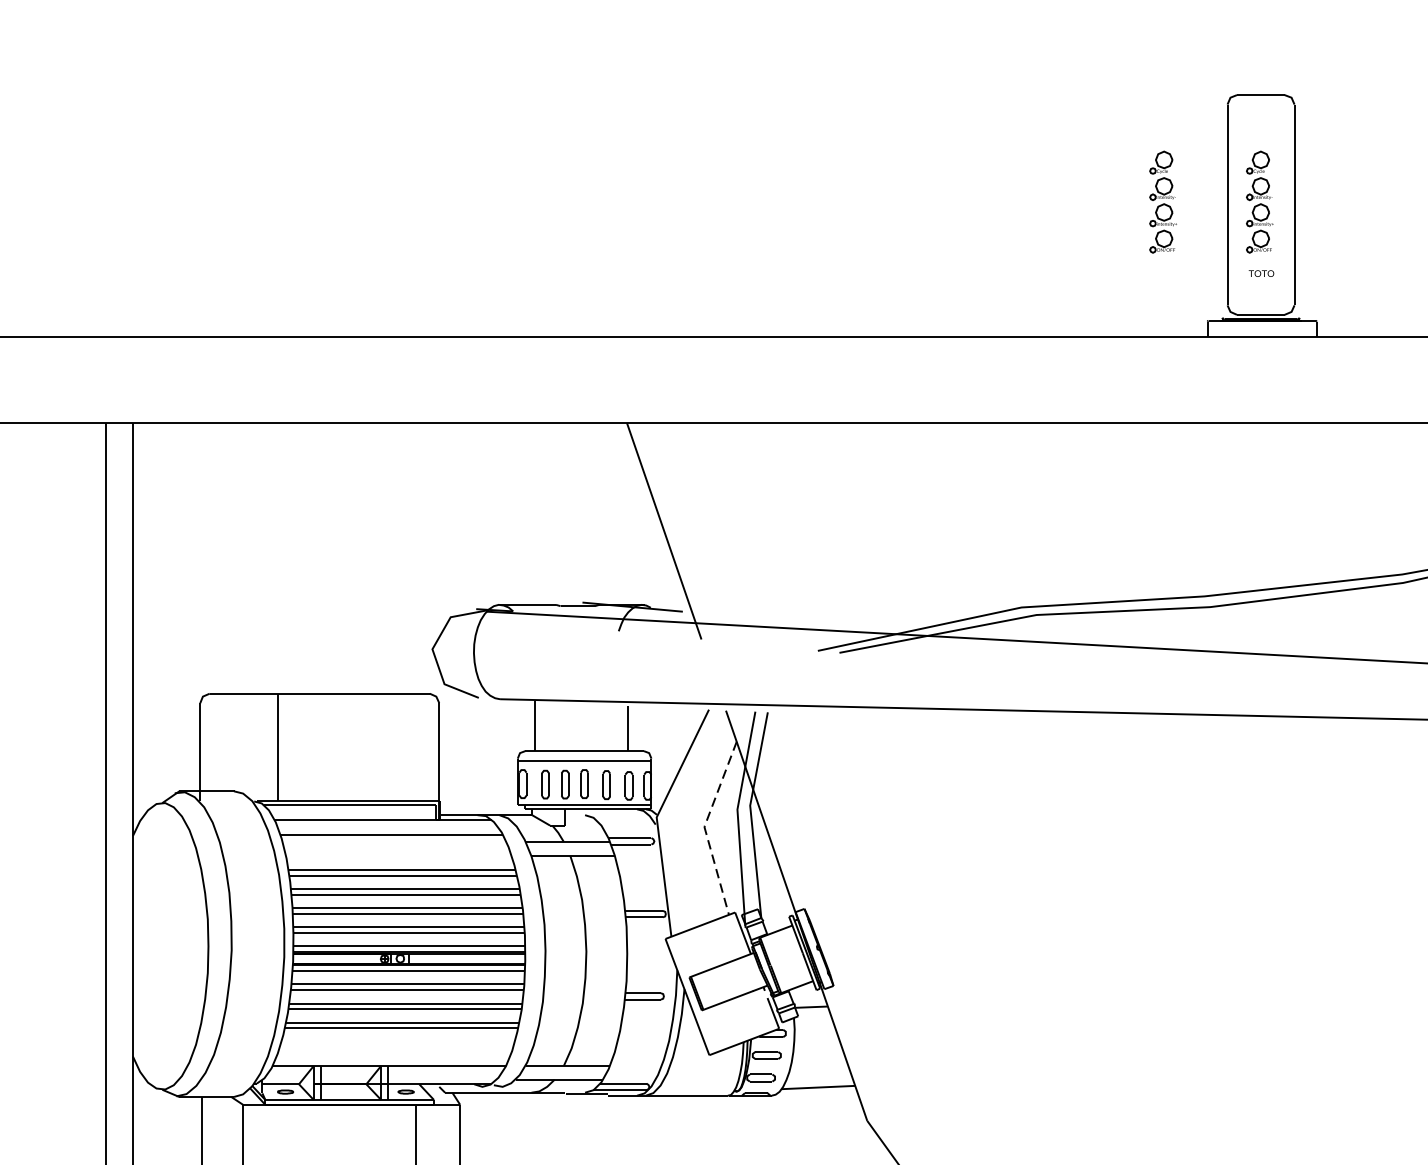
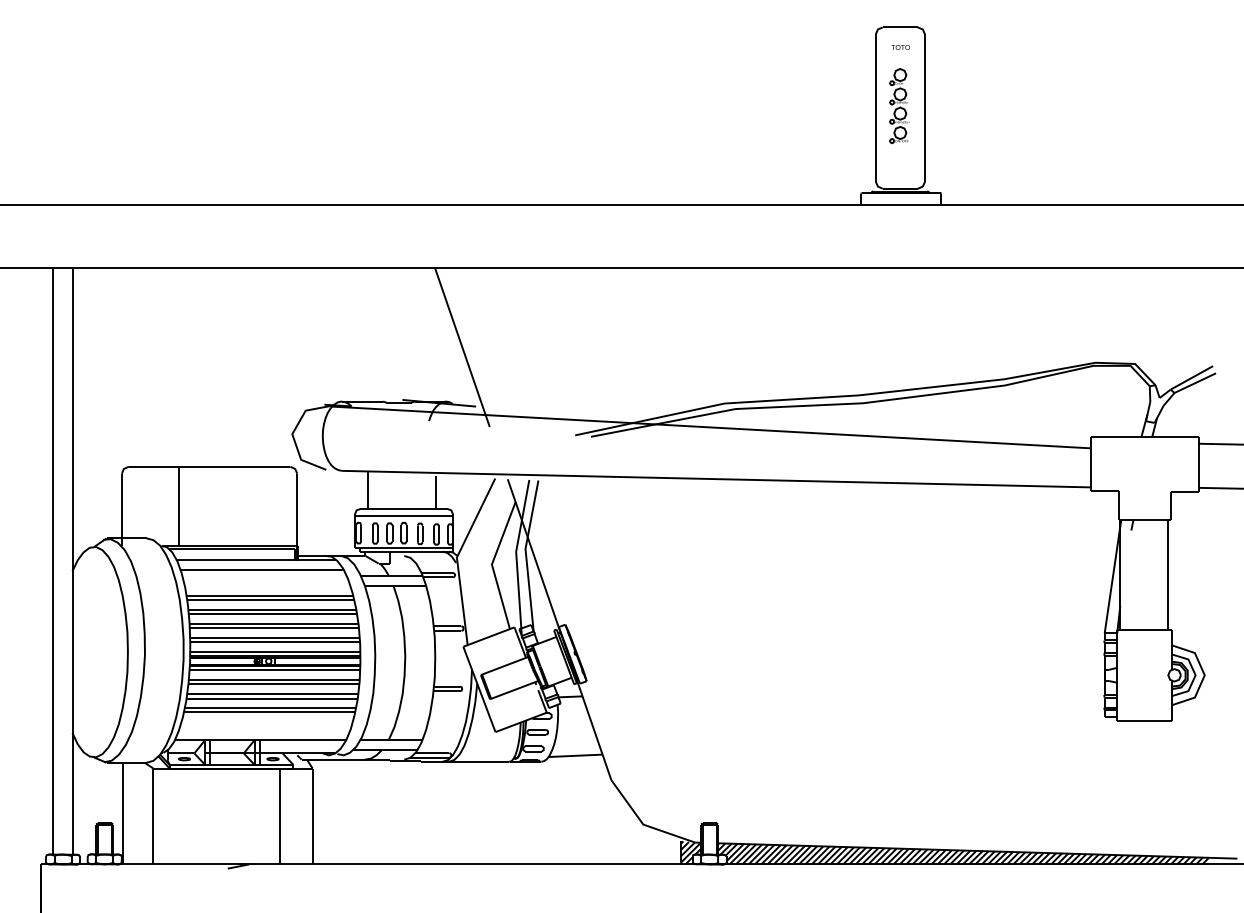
part: (1163, 202) -> (828, 106), removed
text: (1261, 273) -> (900, 47), moved
line: (703, 826) -> (491, 564), dashed -> solid

